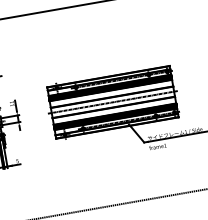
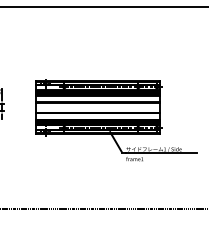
line: (113, 102) -> (98, 107), removed

